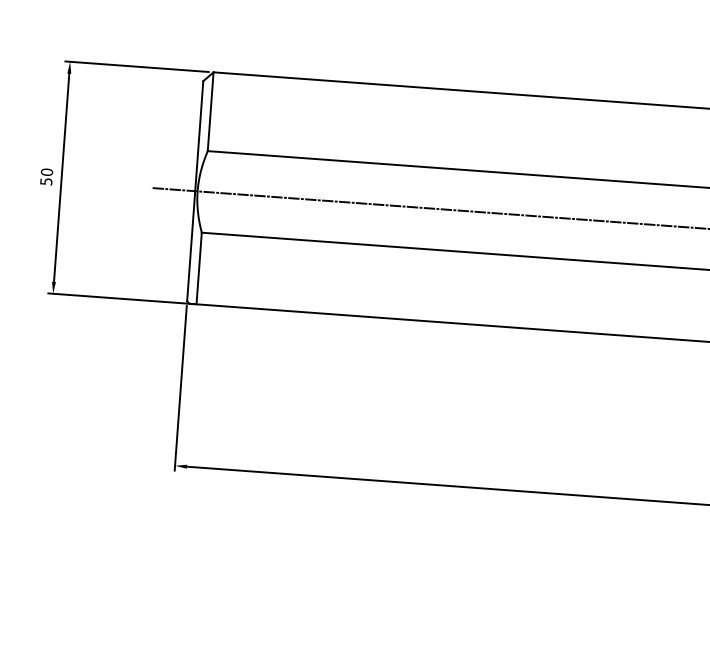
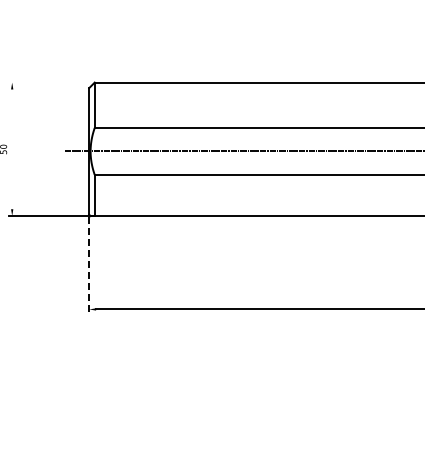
line: (136, 66) -> (50, 82), removed
line: (62, 178) -> (12, 149), removed
line: (181, 389) -> (89, 265), solid -> dashed

